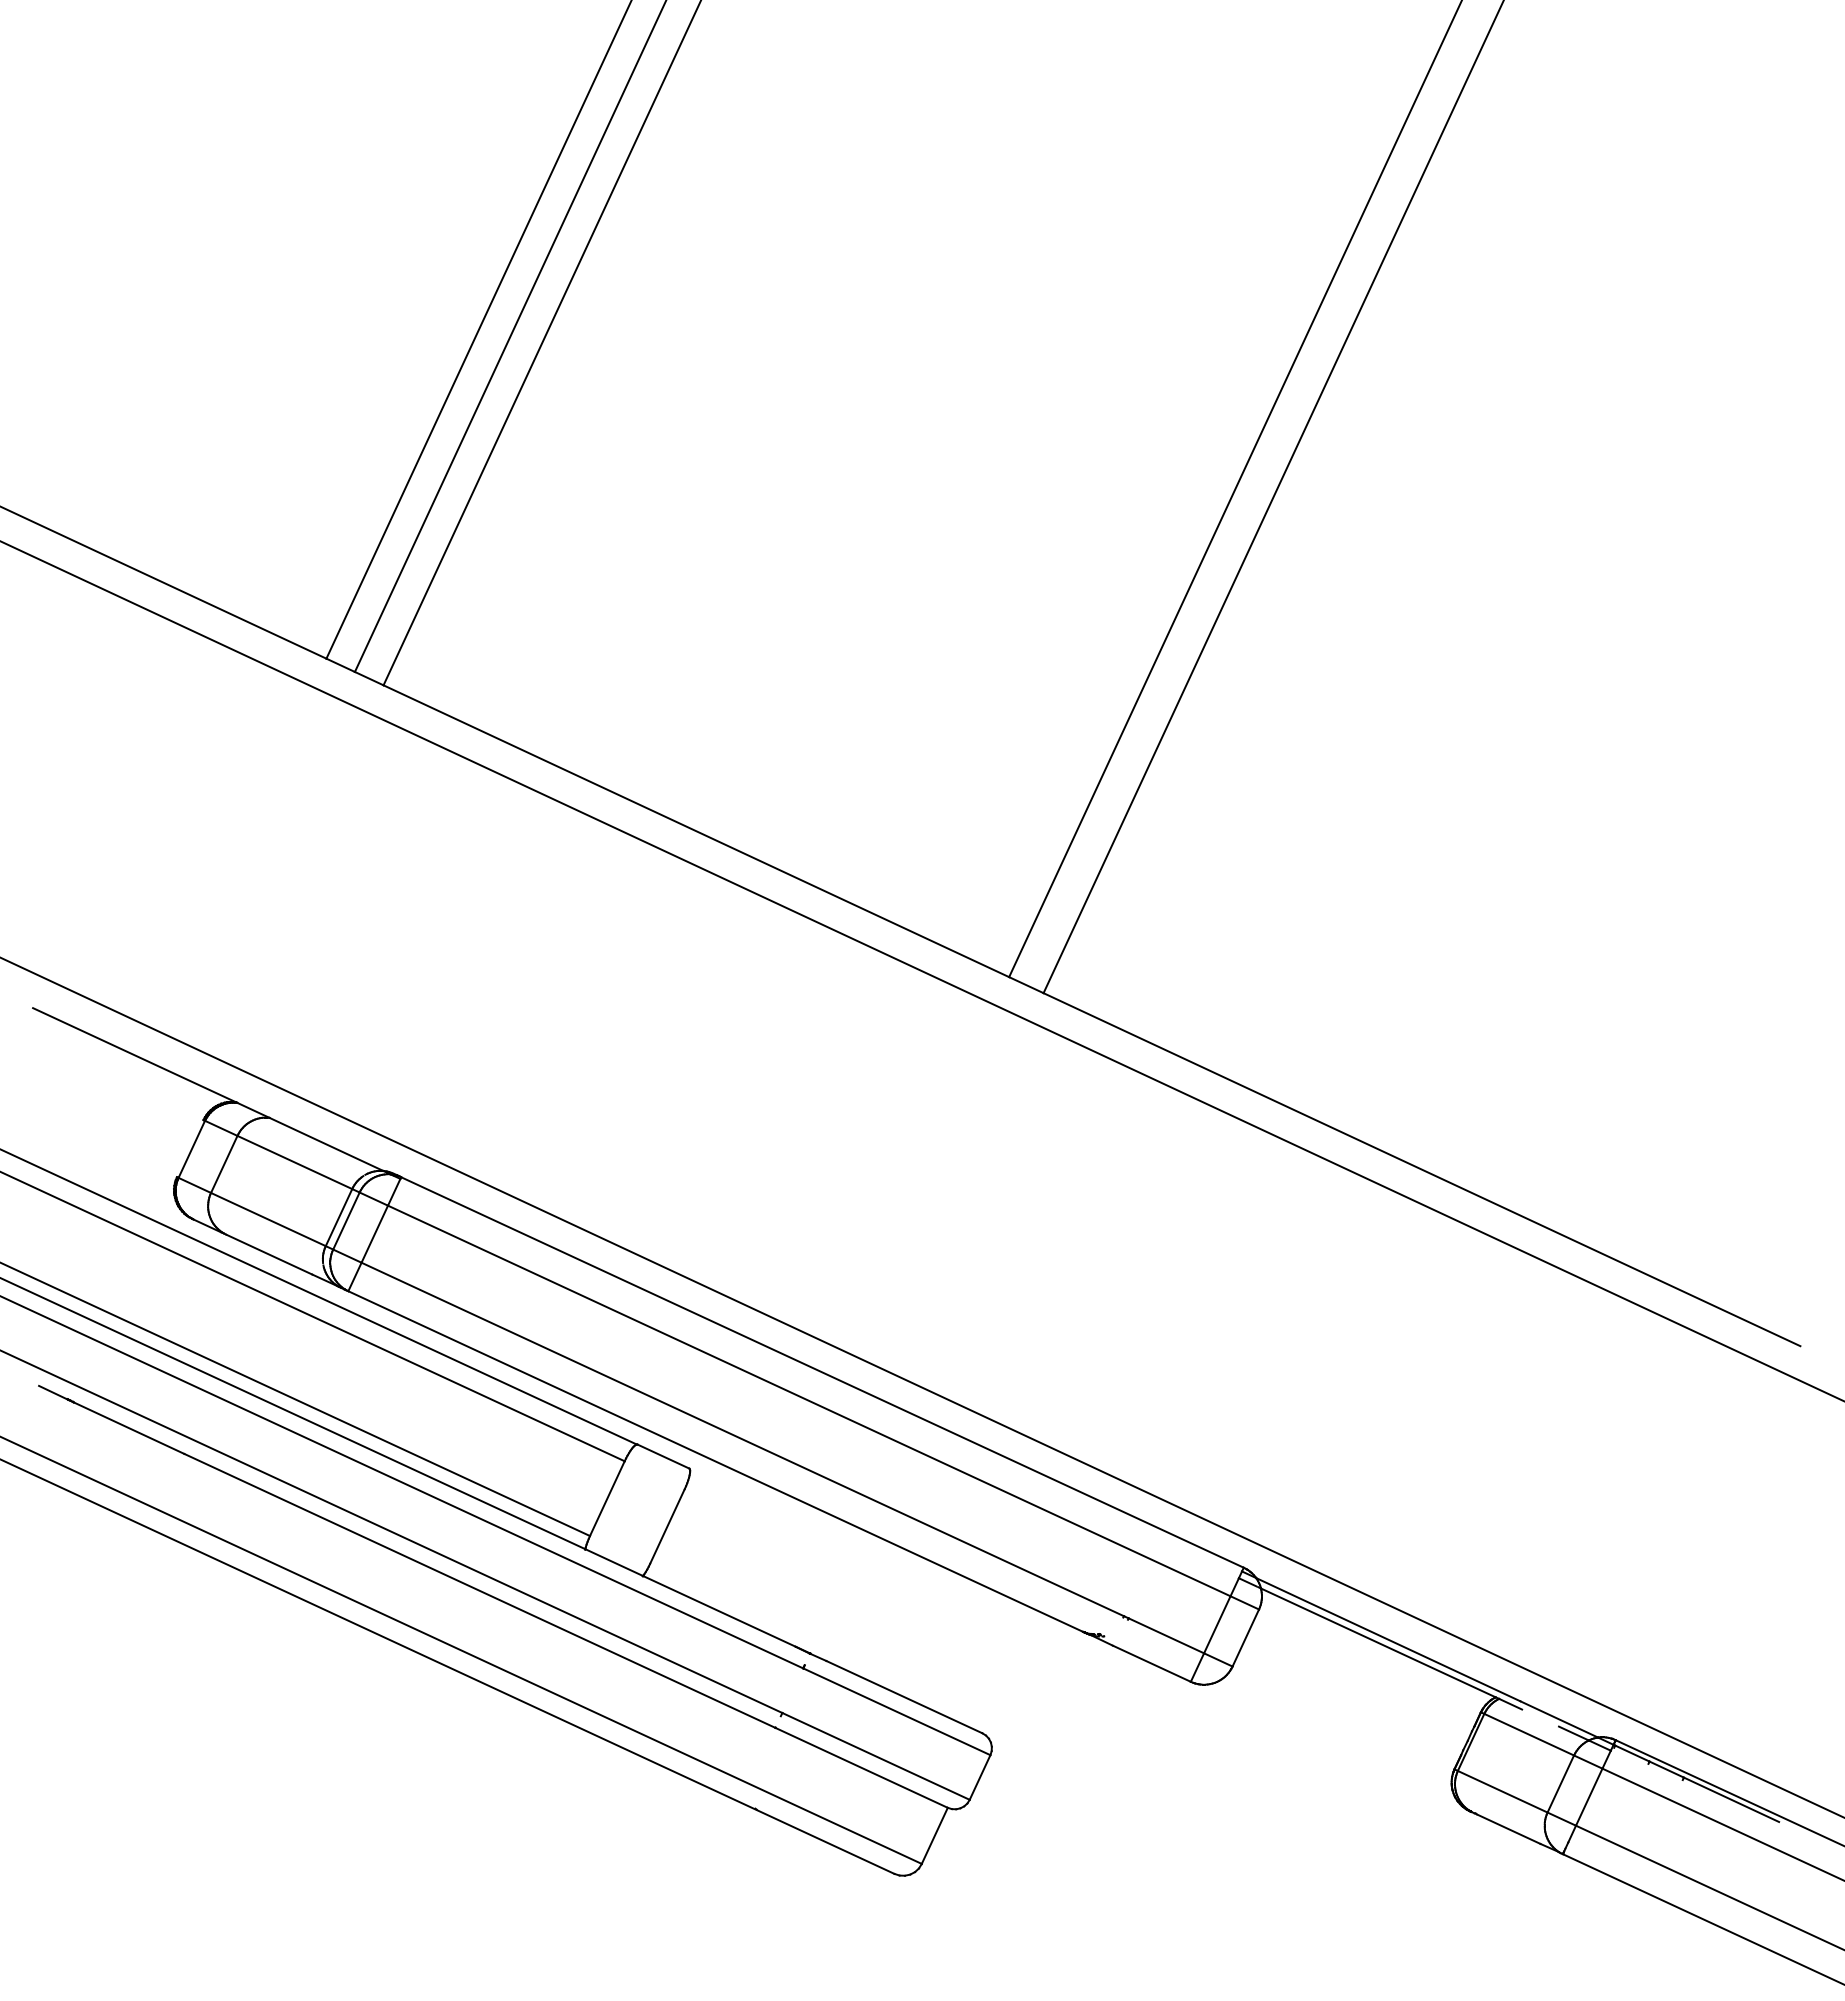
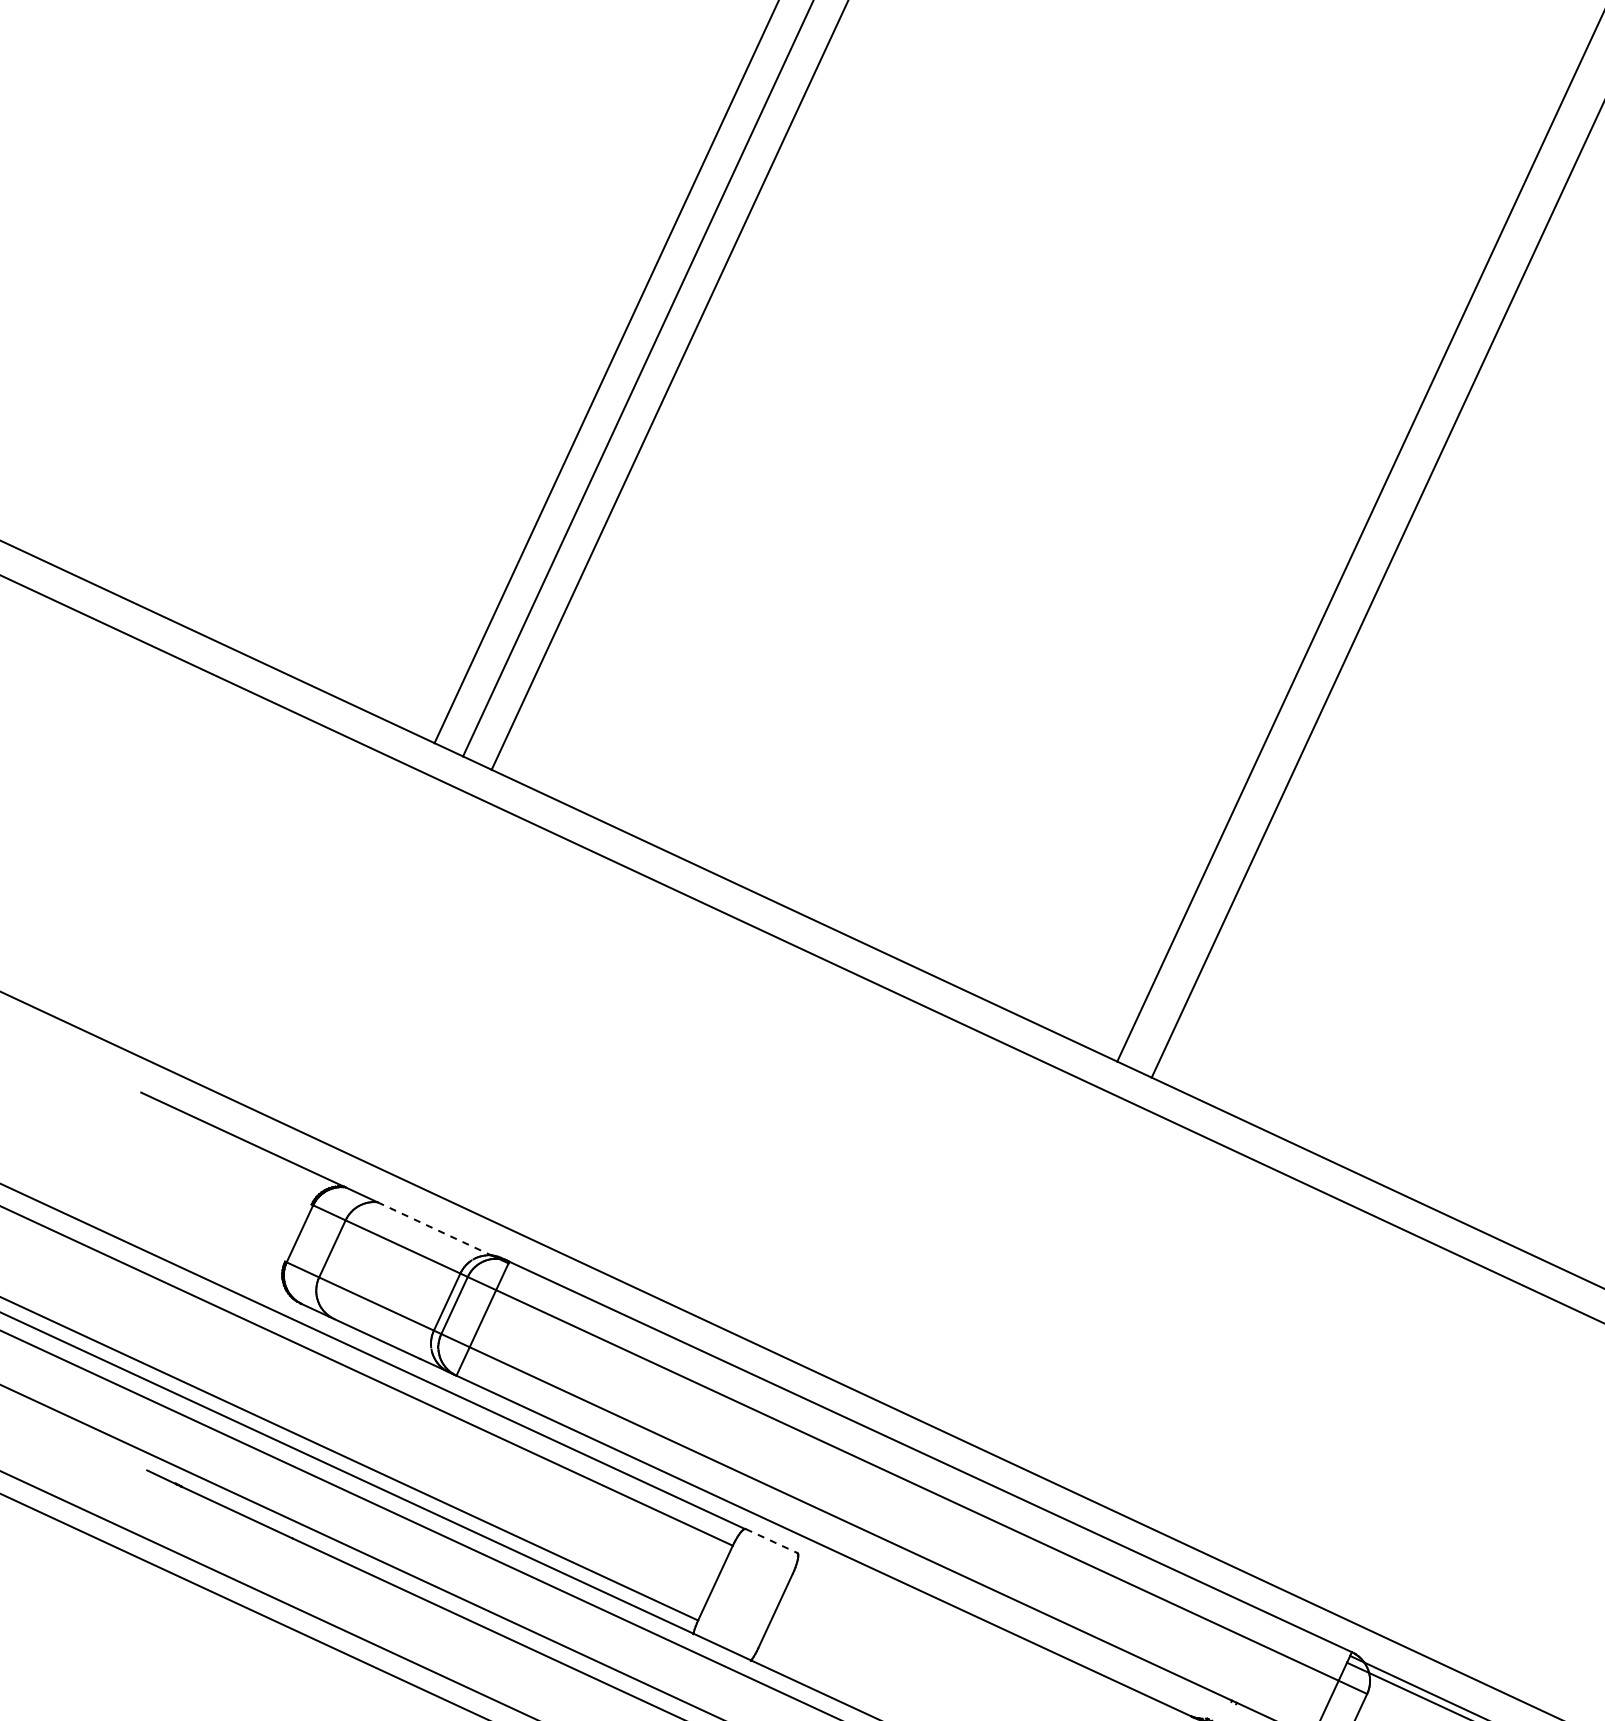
line: (326, 1144) -> (434, 1228), solid -> dashed
line: (663, 1456) -> (771, 1540), solid -> dashed

